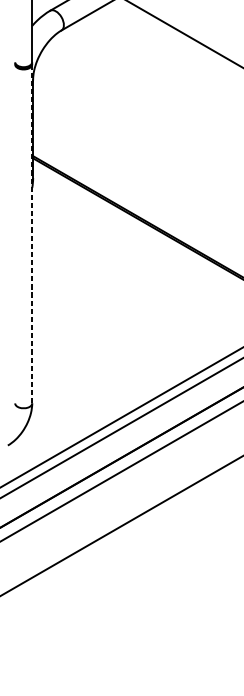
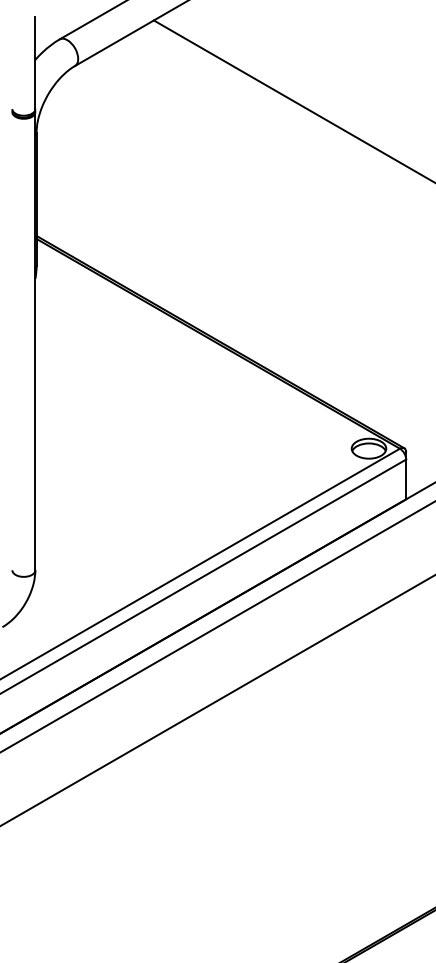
line: (32, 233) -> (35, 340), dashed -> solid

